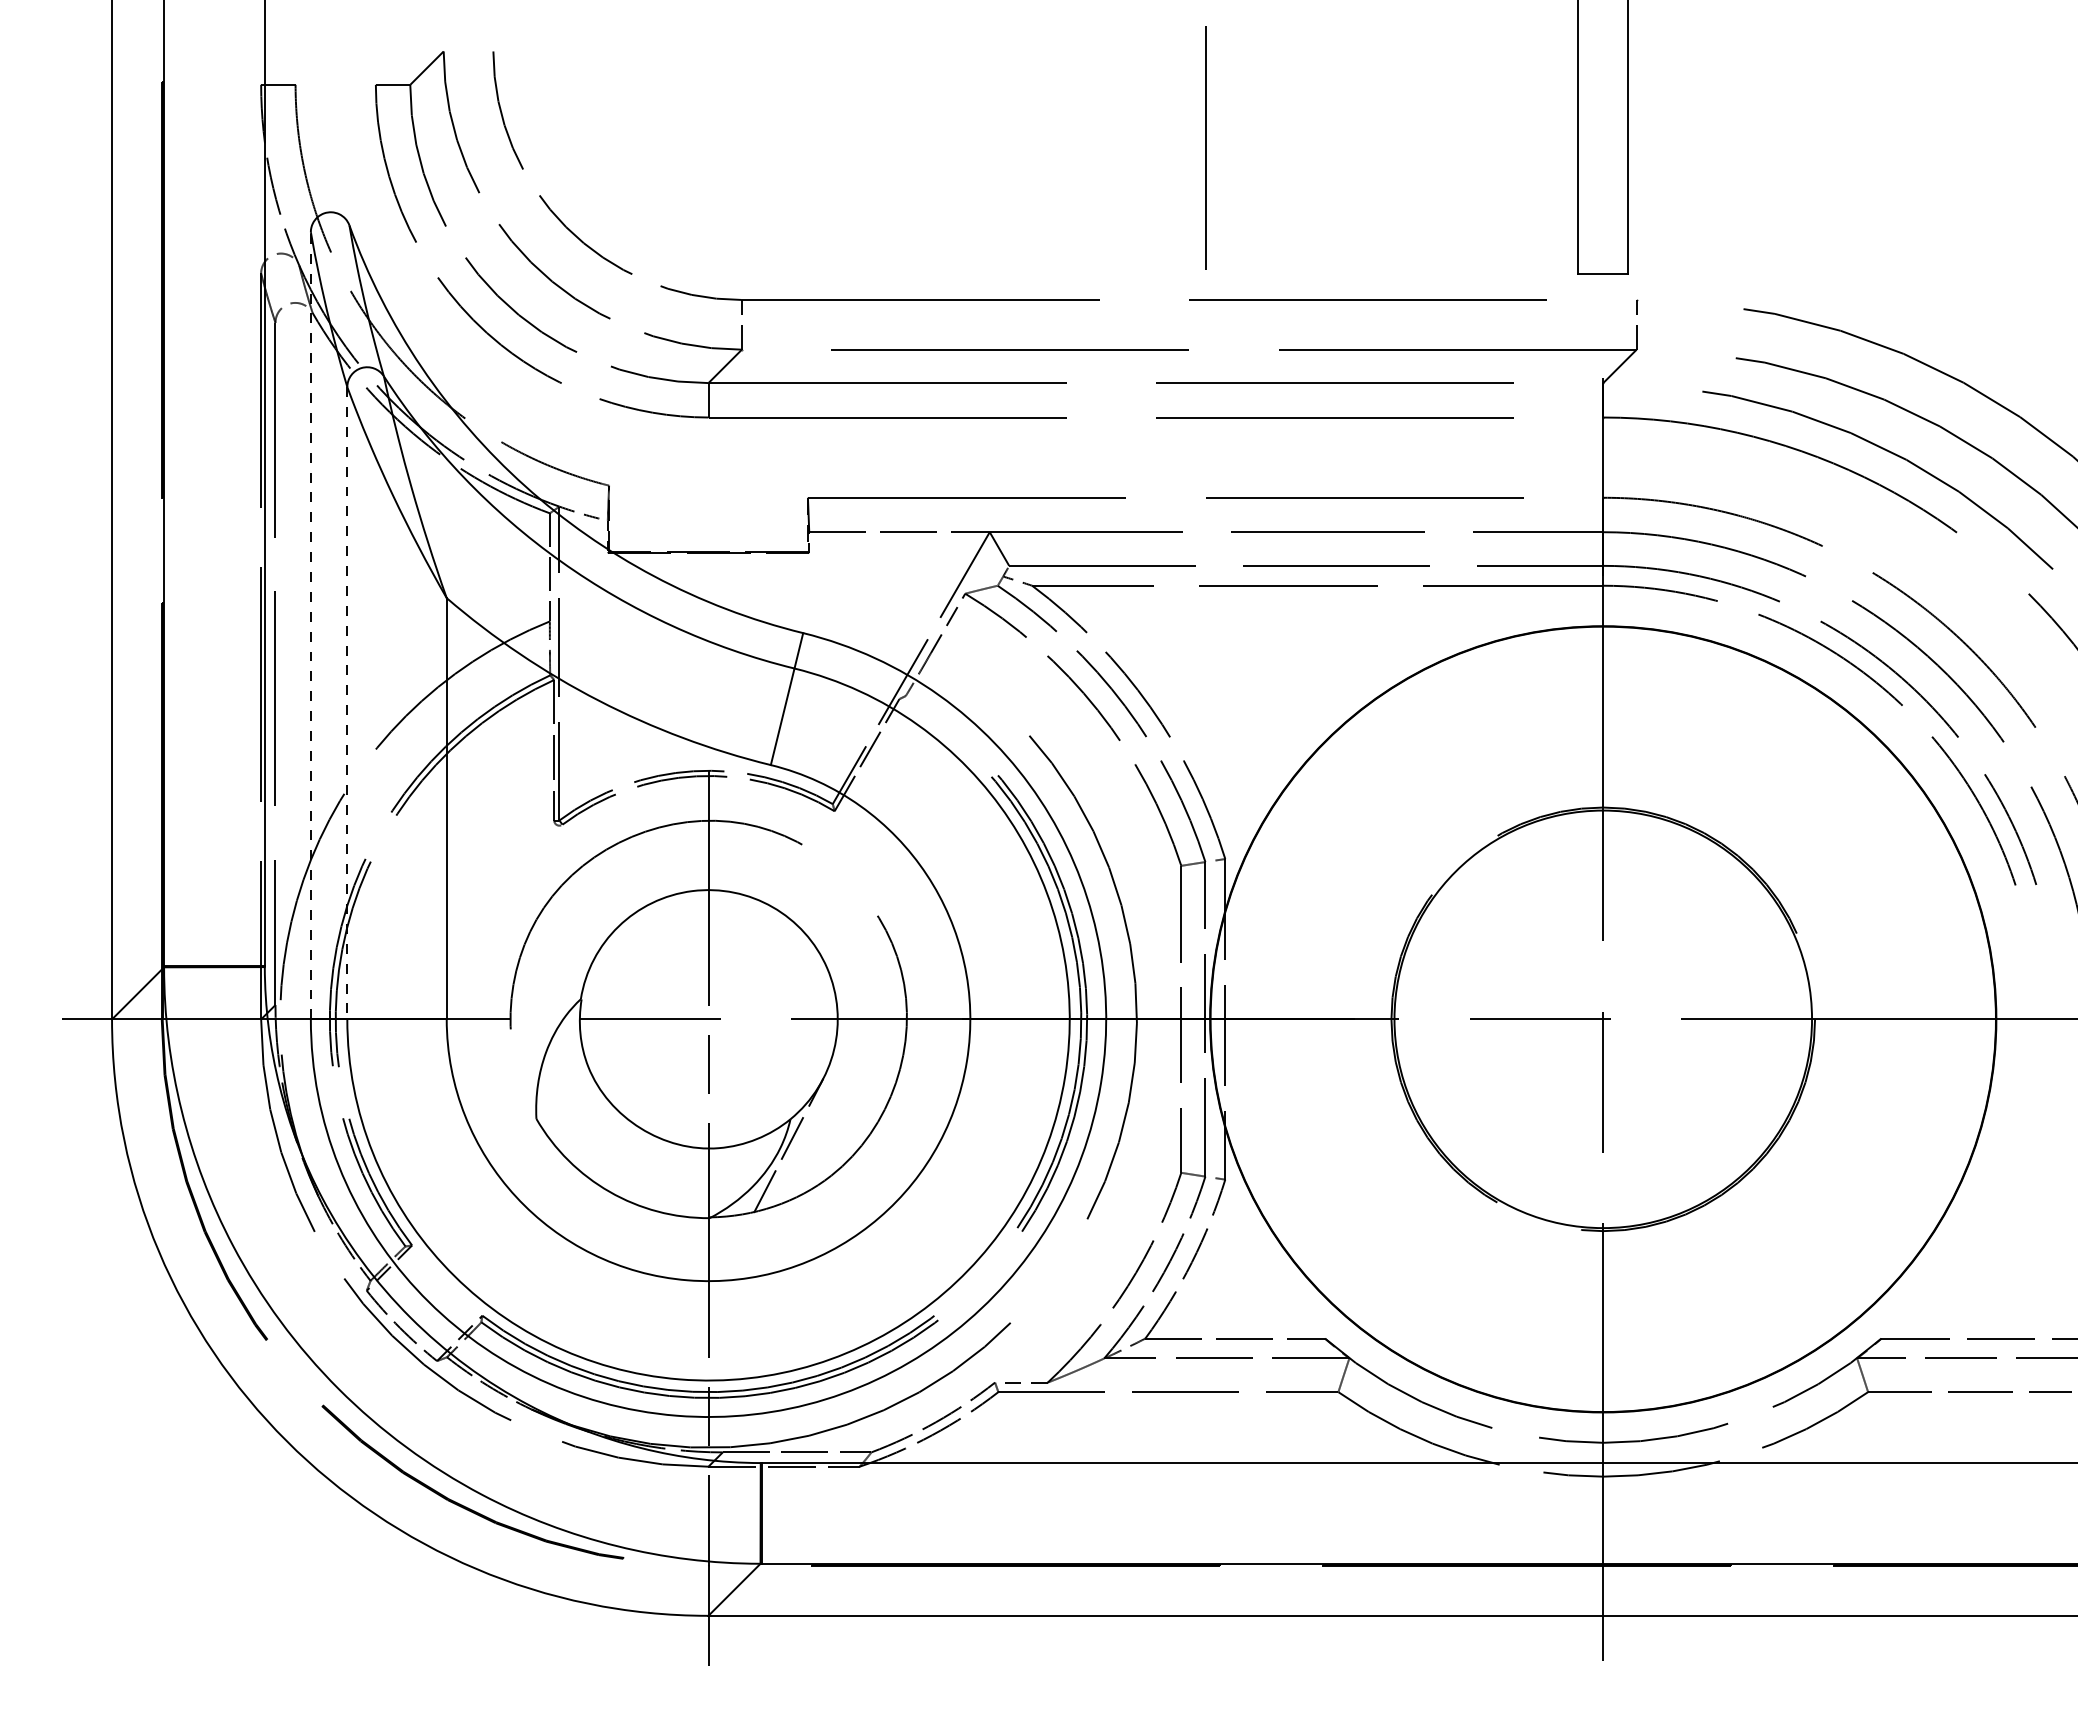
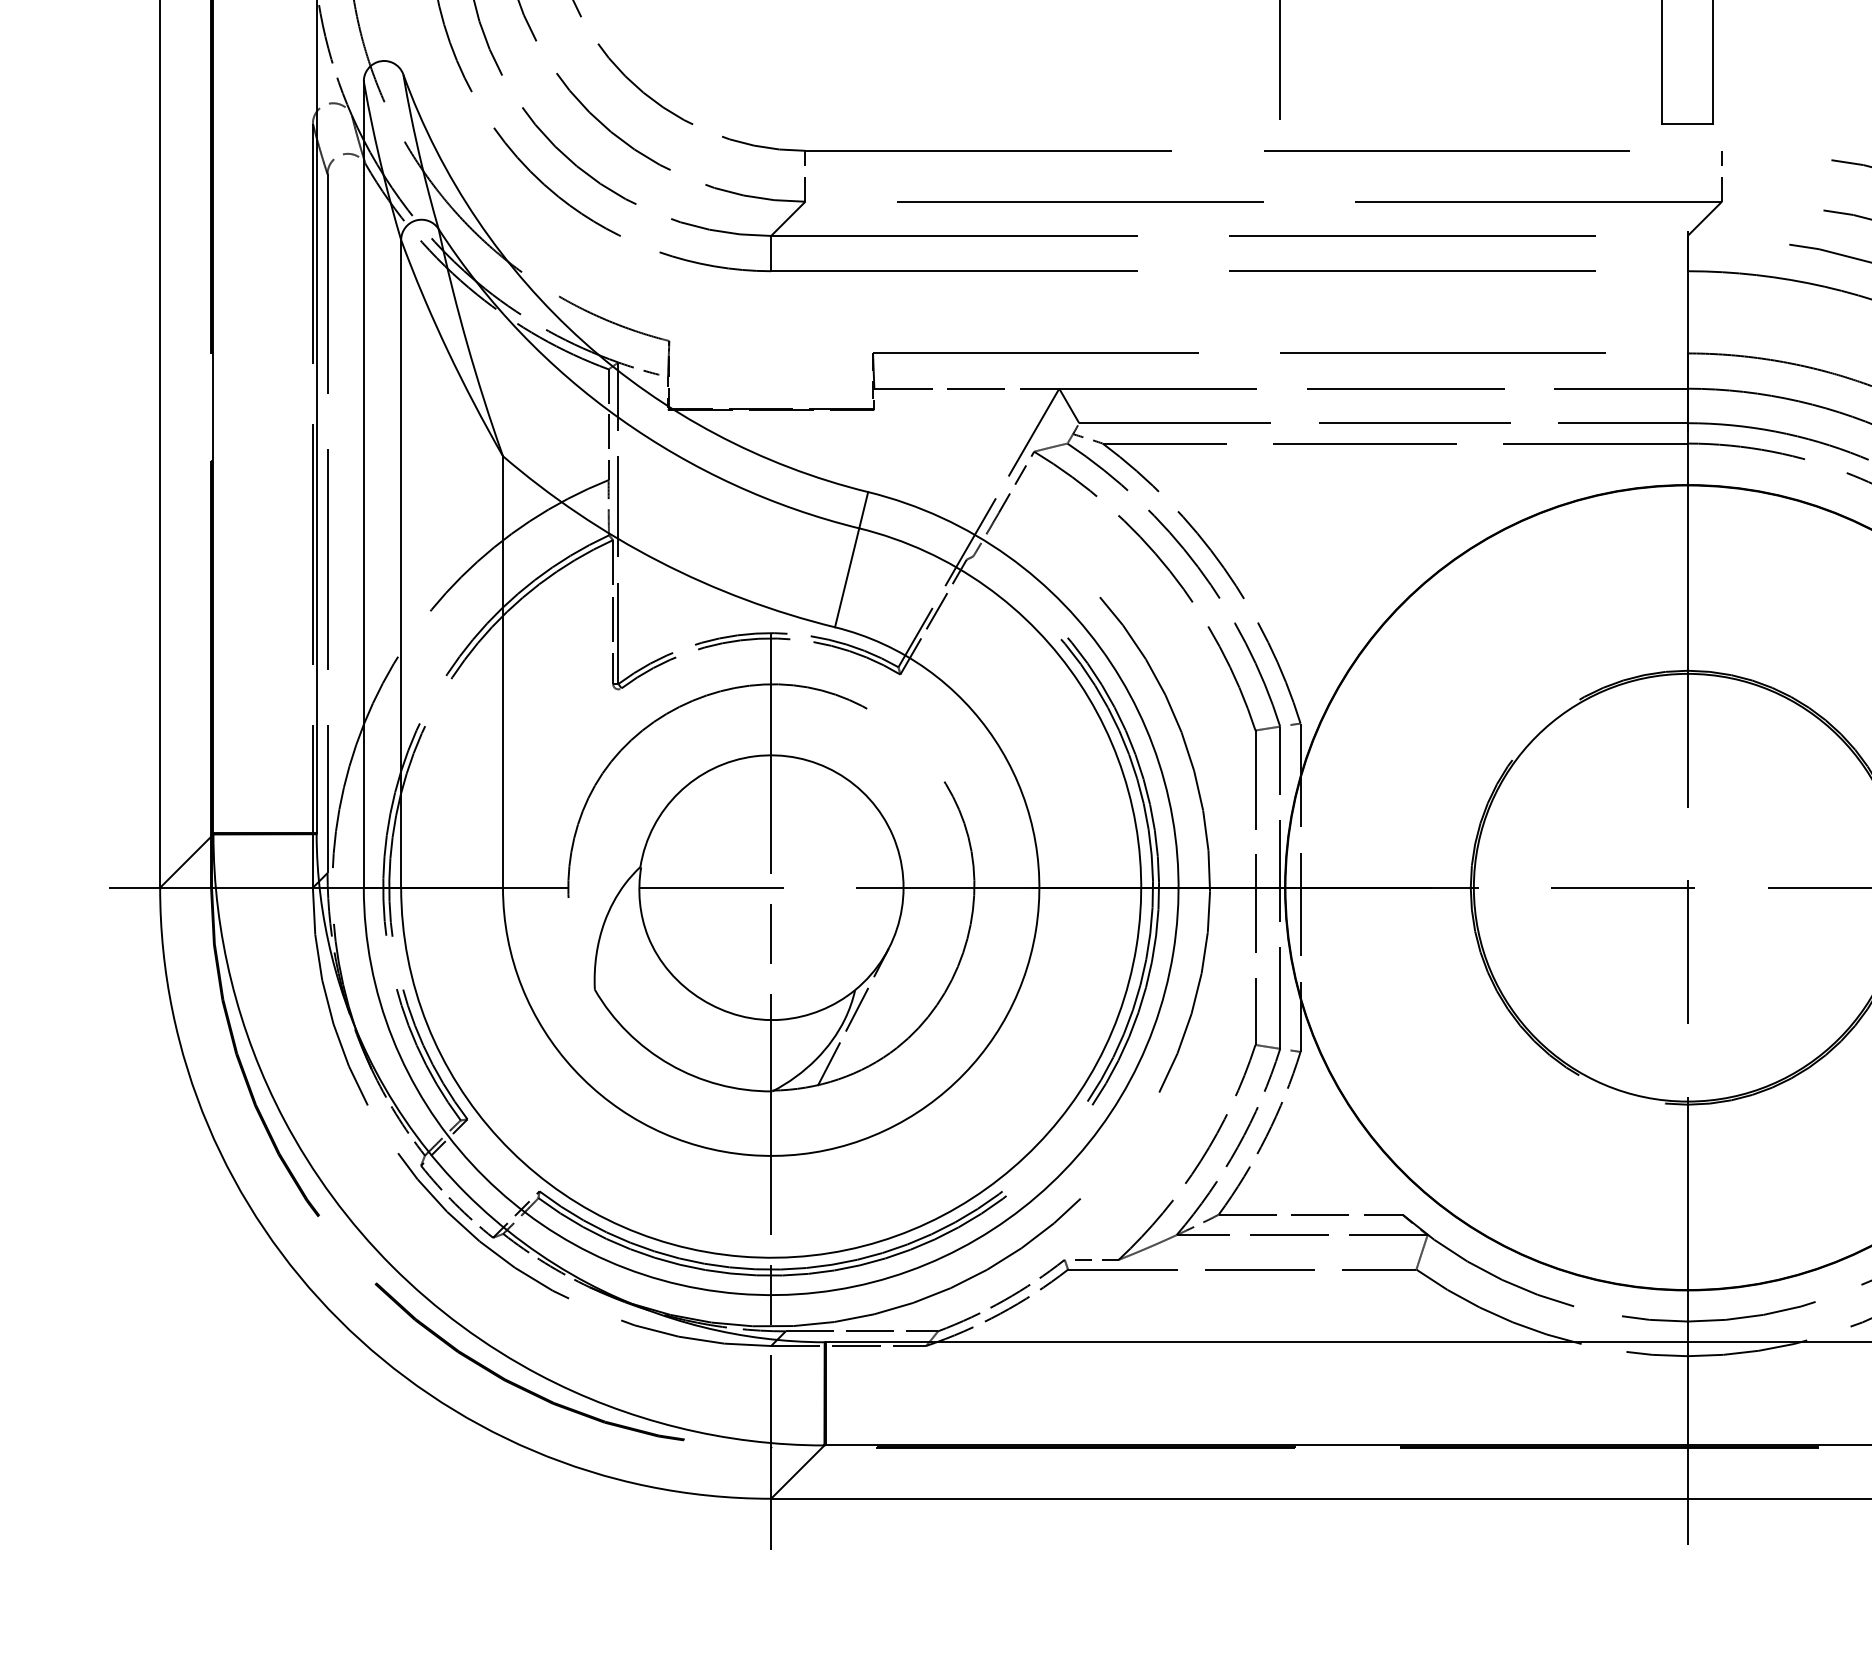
line: (310, 625) -> (363, 484), dashed -> solid
line: (347, 703) -> (401, 564), dashed -> solid

